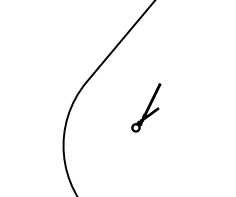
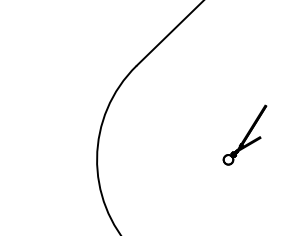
part: (146, 107) -> (245, 134), moved

